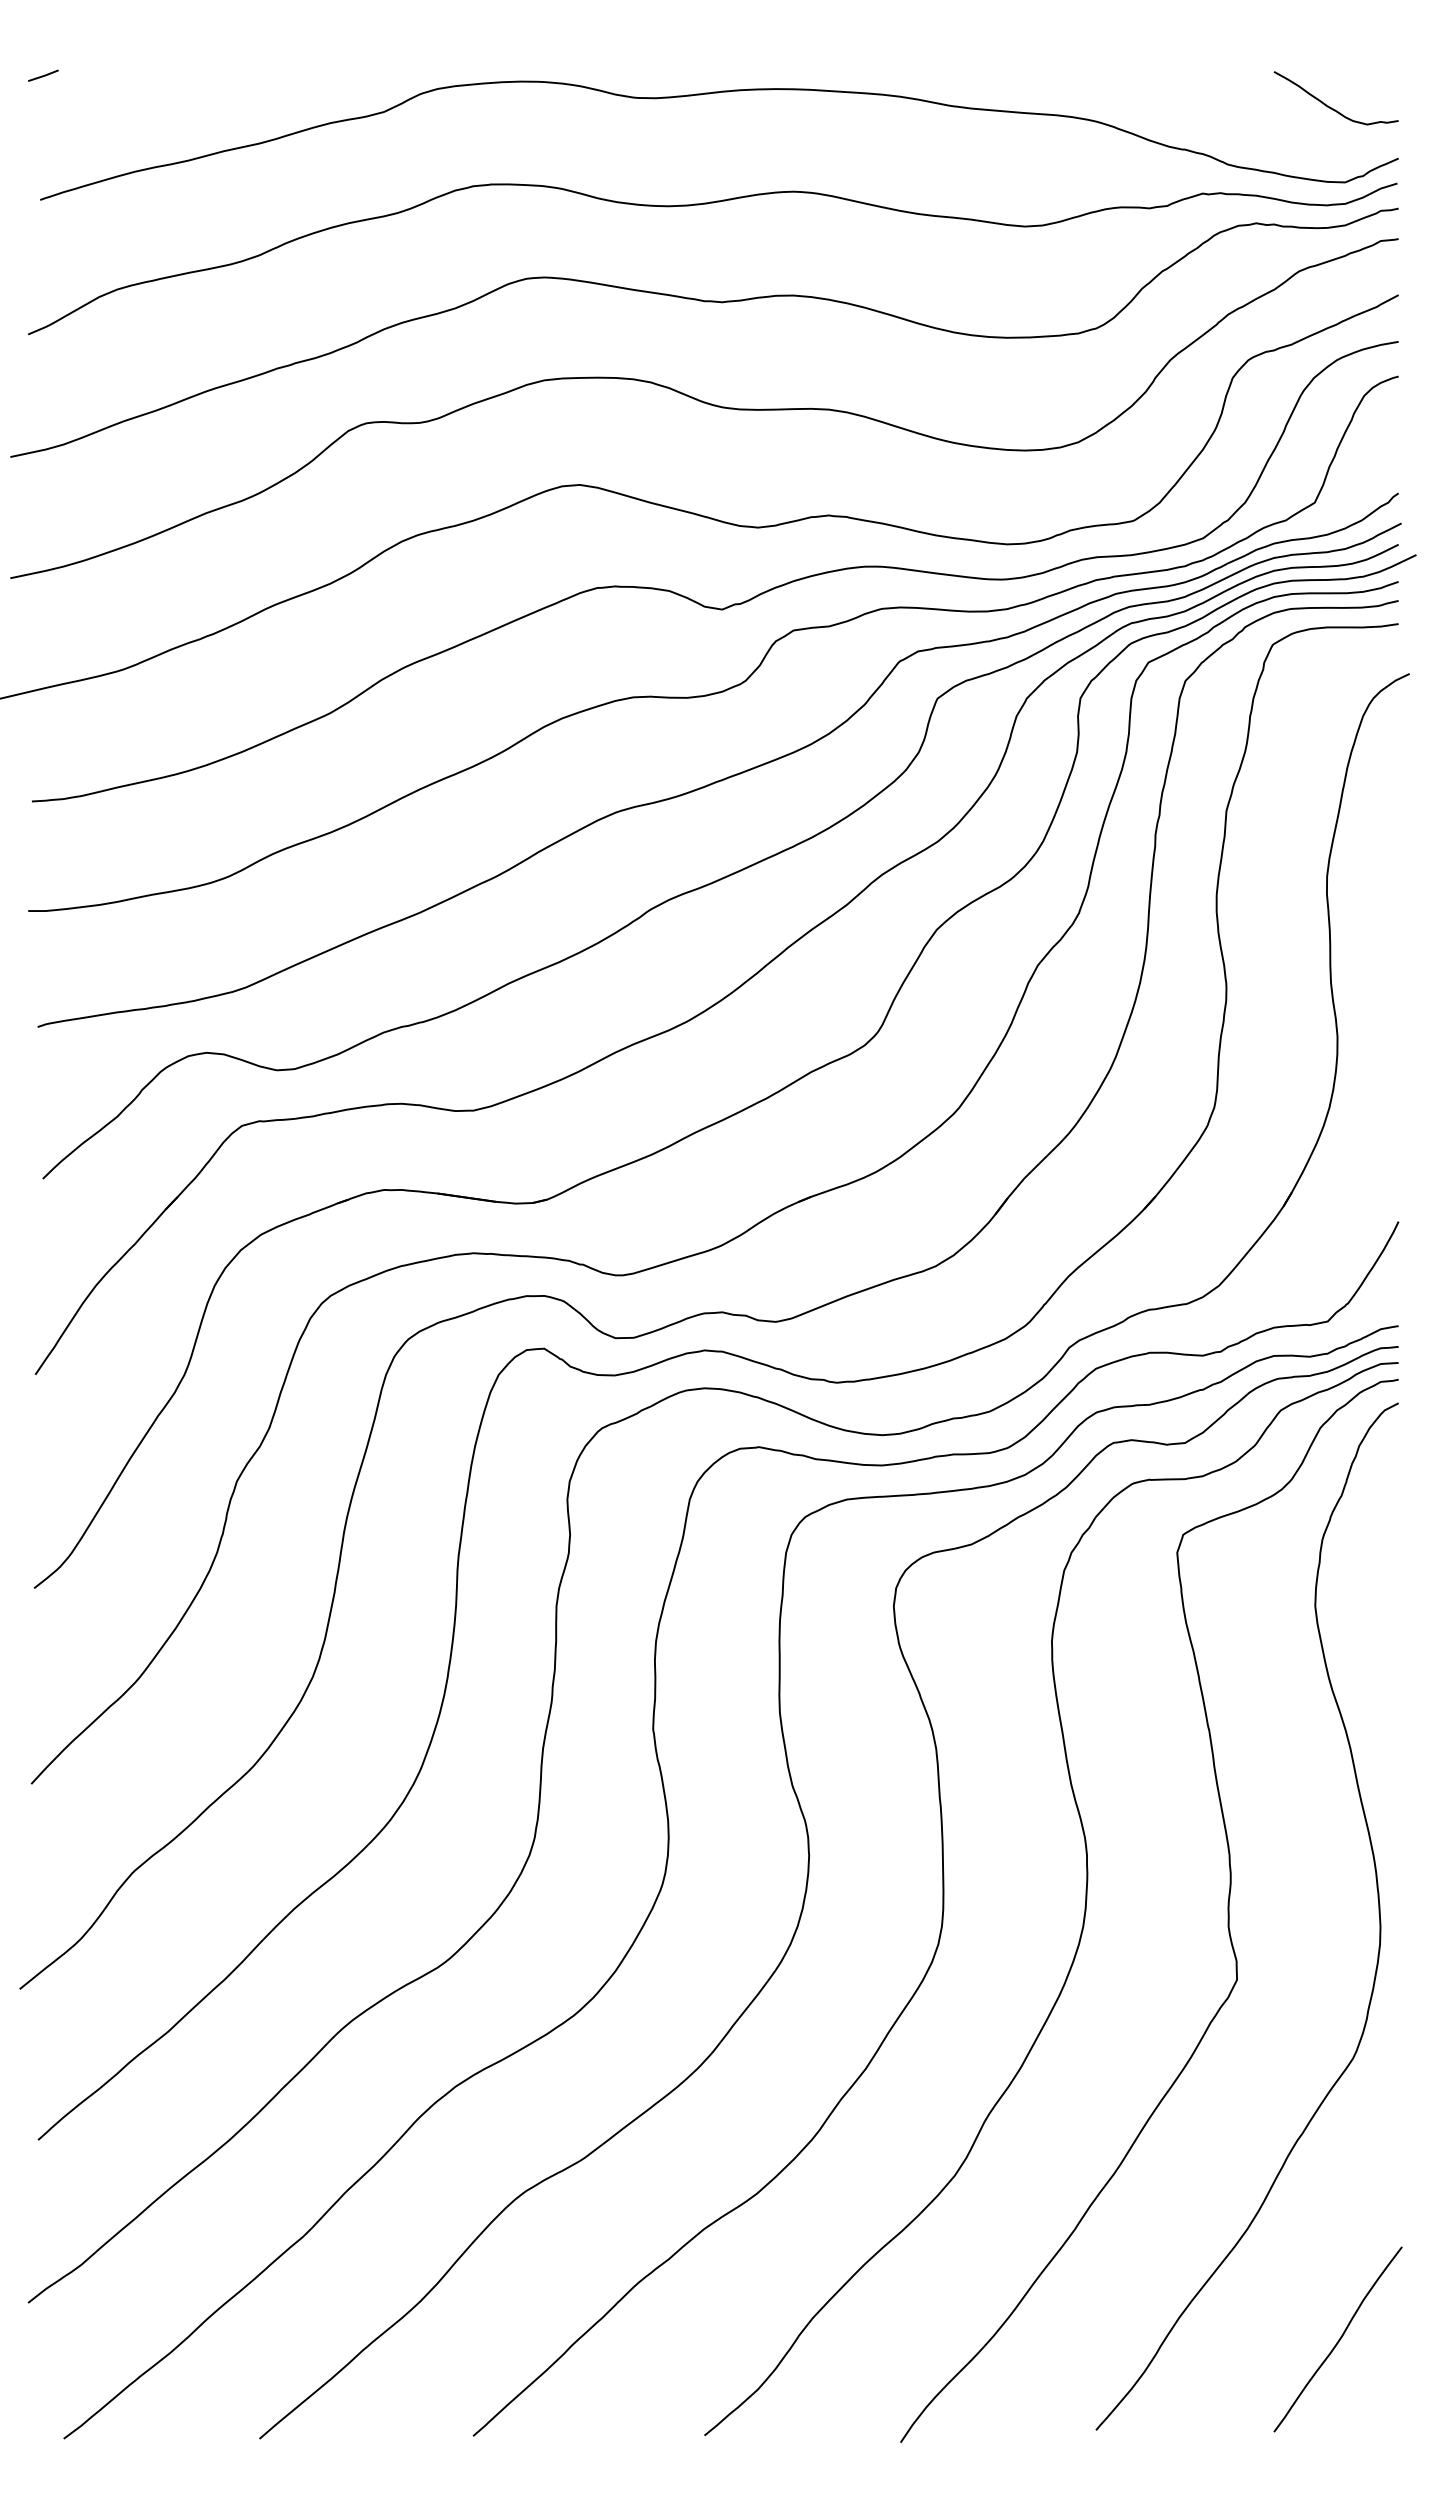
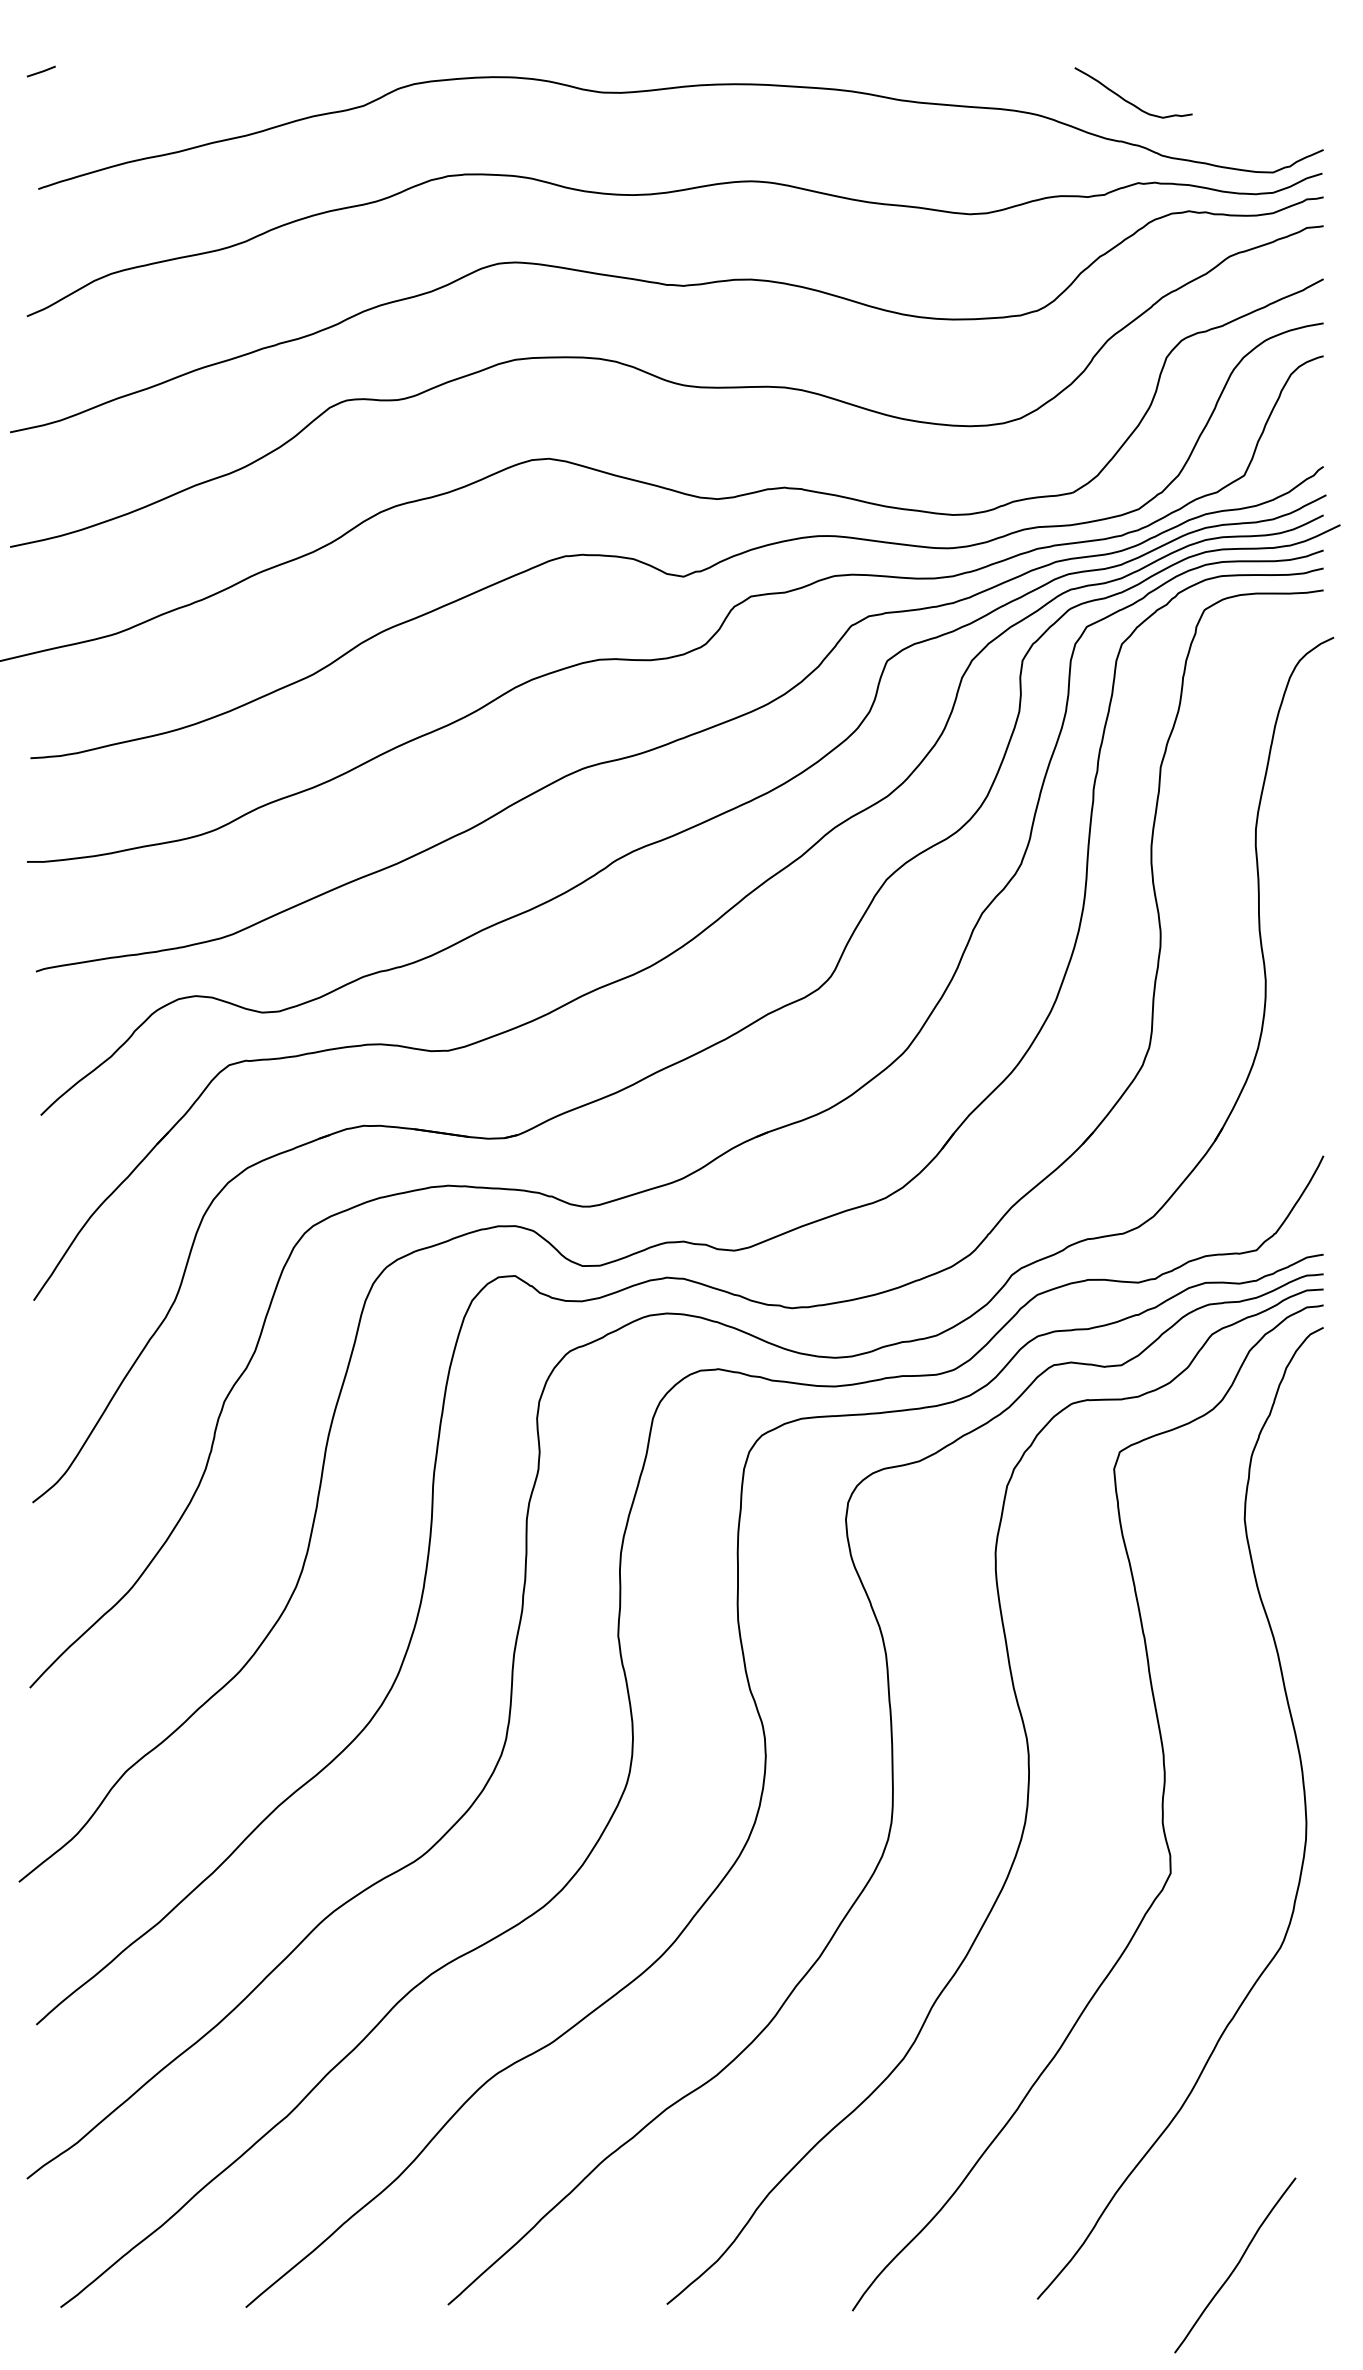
curve: (1331, 107) -> (1129, 101), moved
curve: (1338, 2339) -> (1235, 2265), moved

